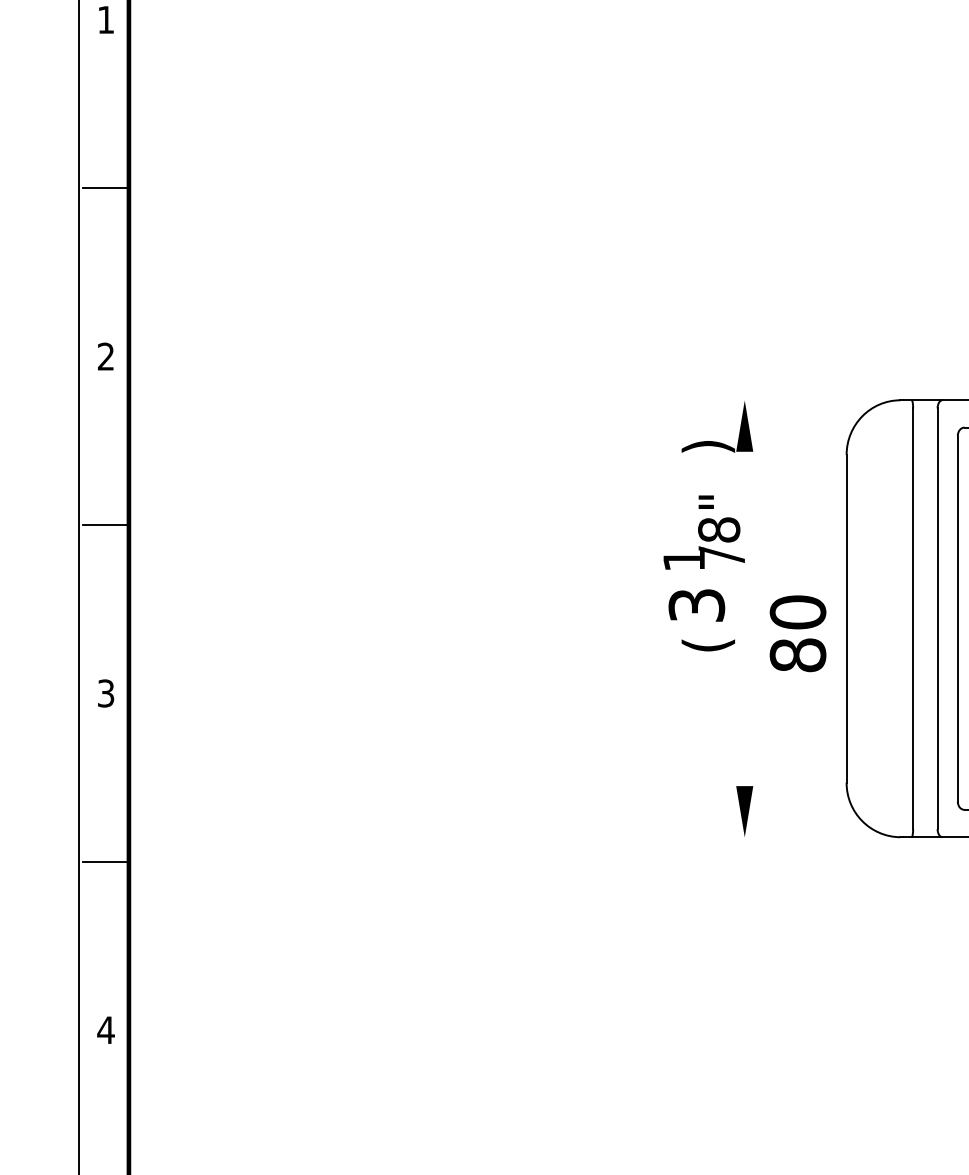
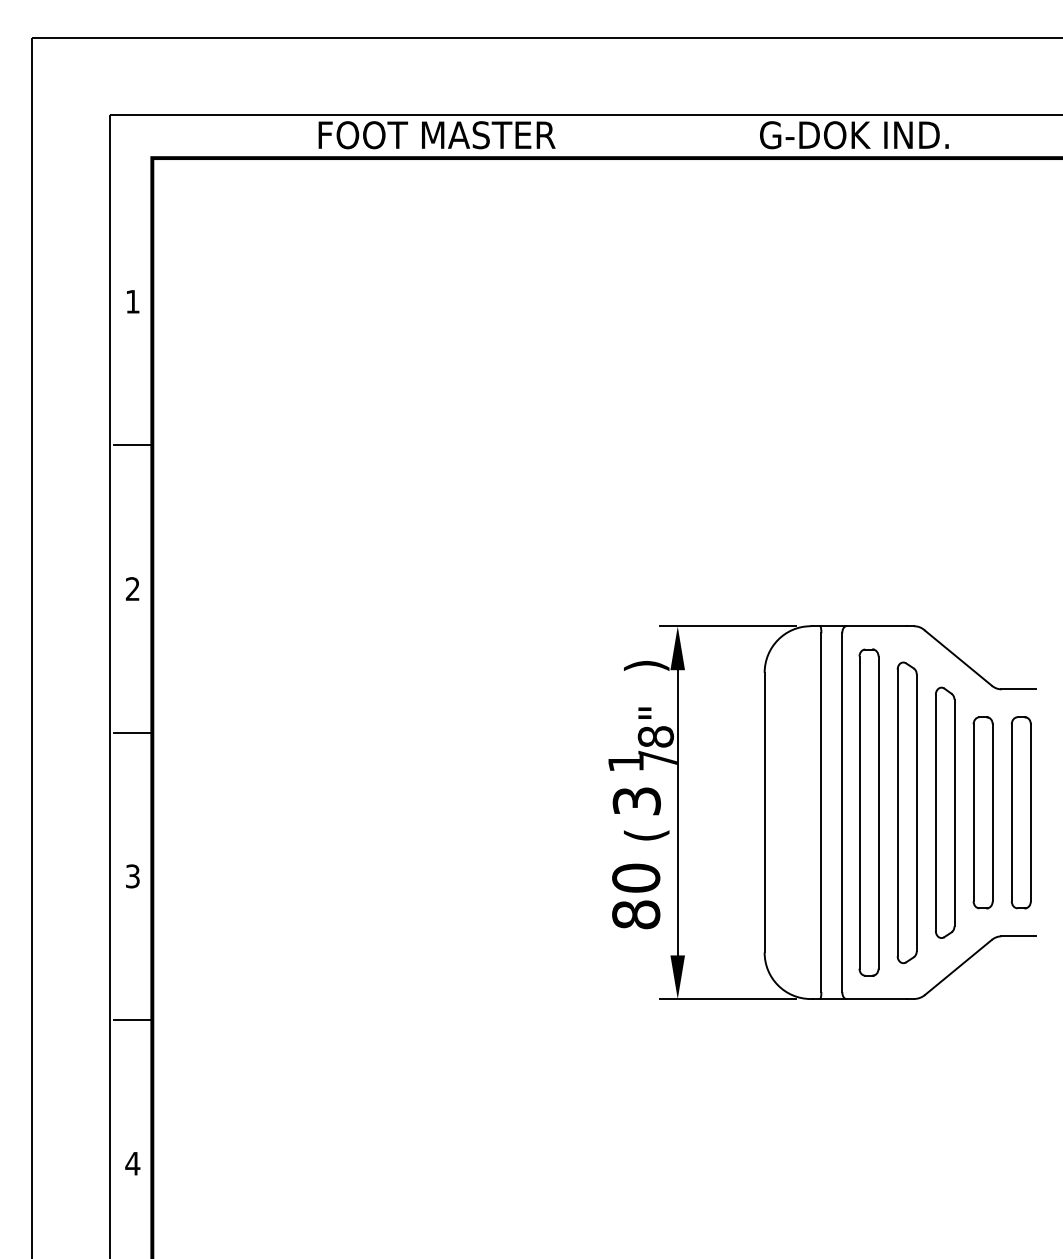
line: (803, 400) -> (727, 626), added
line: (744, 618) -> (677, 812), added
text: (798, 633) -> (636, 896), moved
line: (803, 837) -> (727, 999), added

